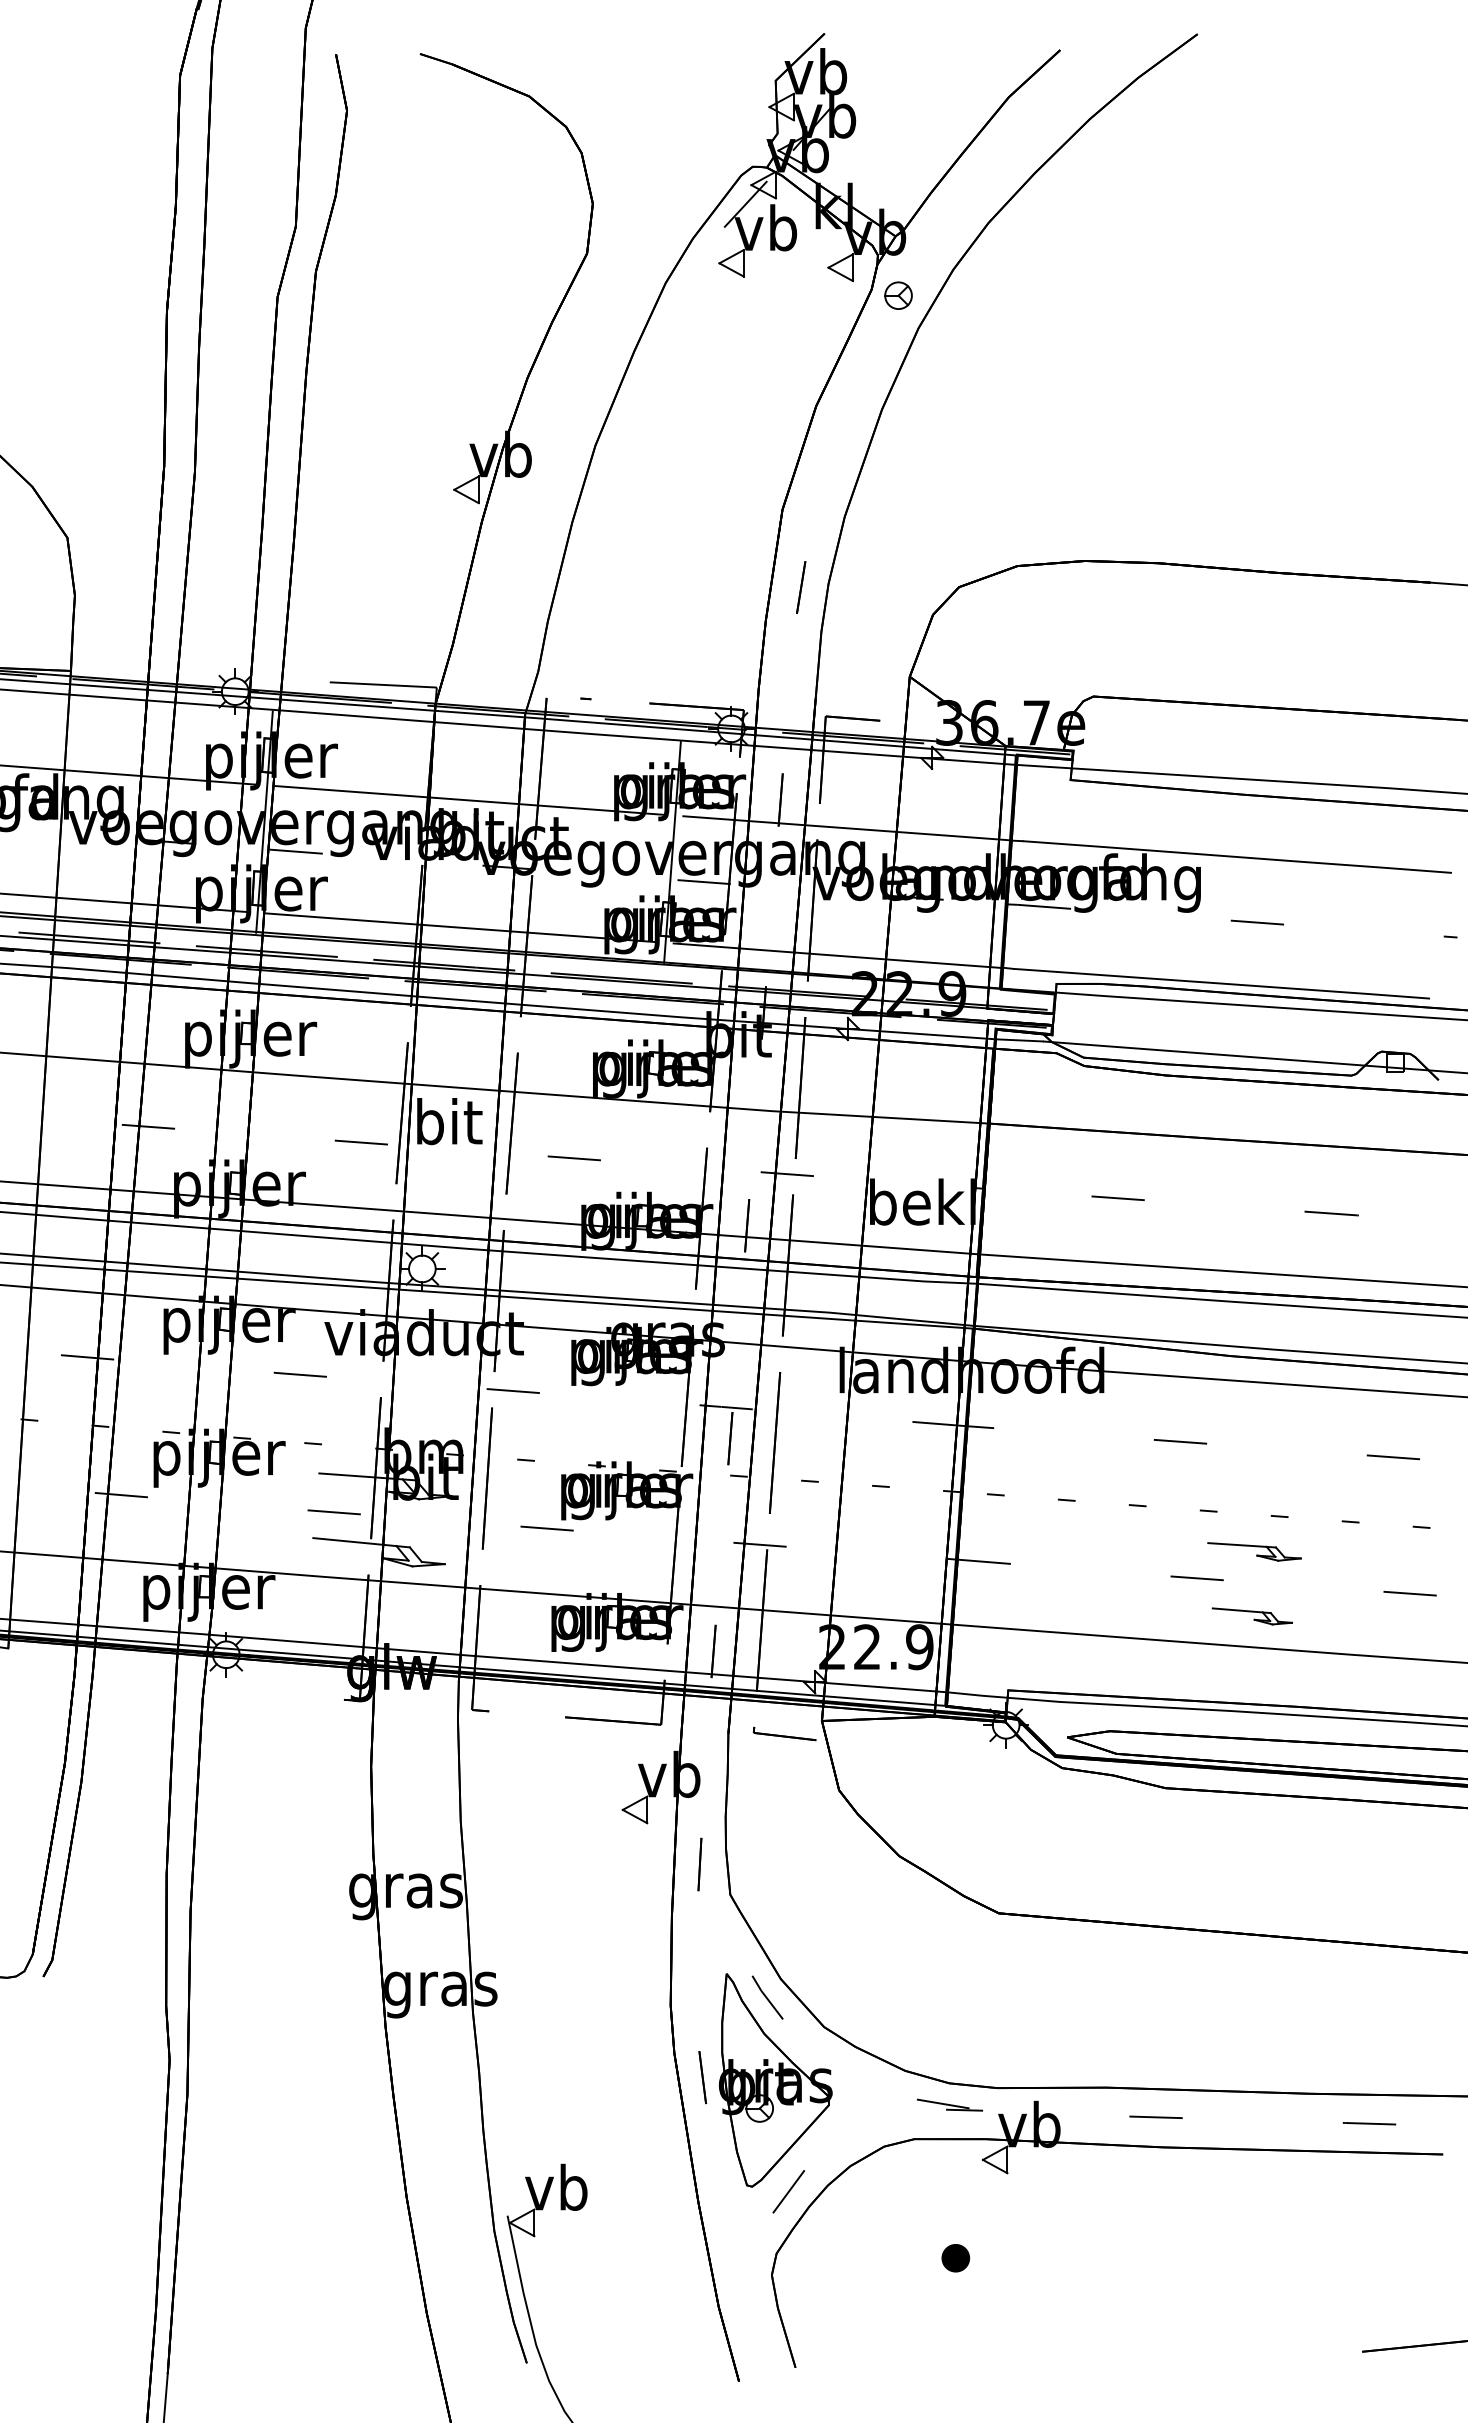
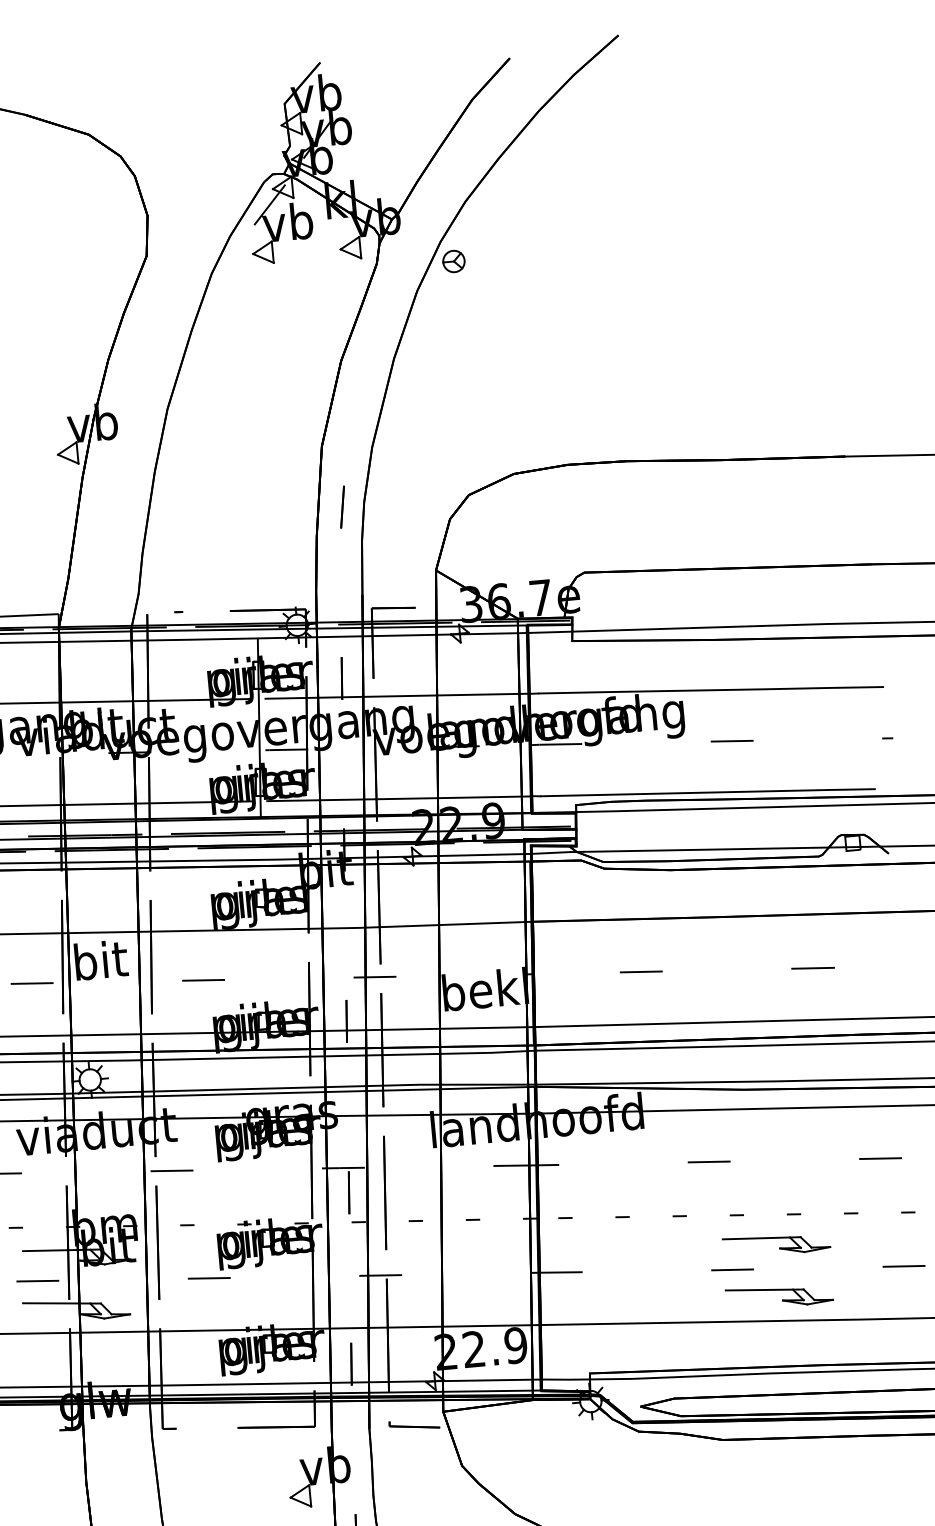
part: (898, 295) -> (453, 261), moved
part: (1254, 1551) -> (776, 1244), size x1.43
part: (1252, 1616) -> (779, 1296), size x1.67

